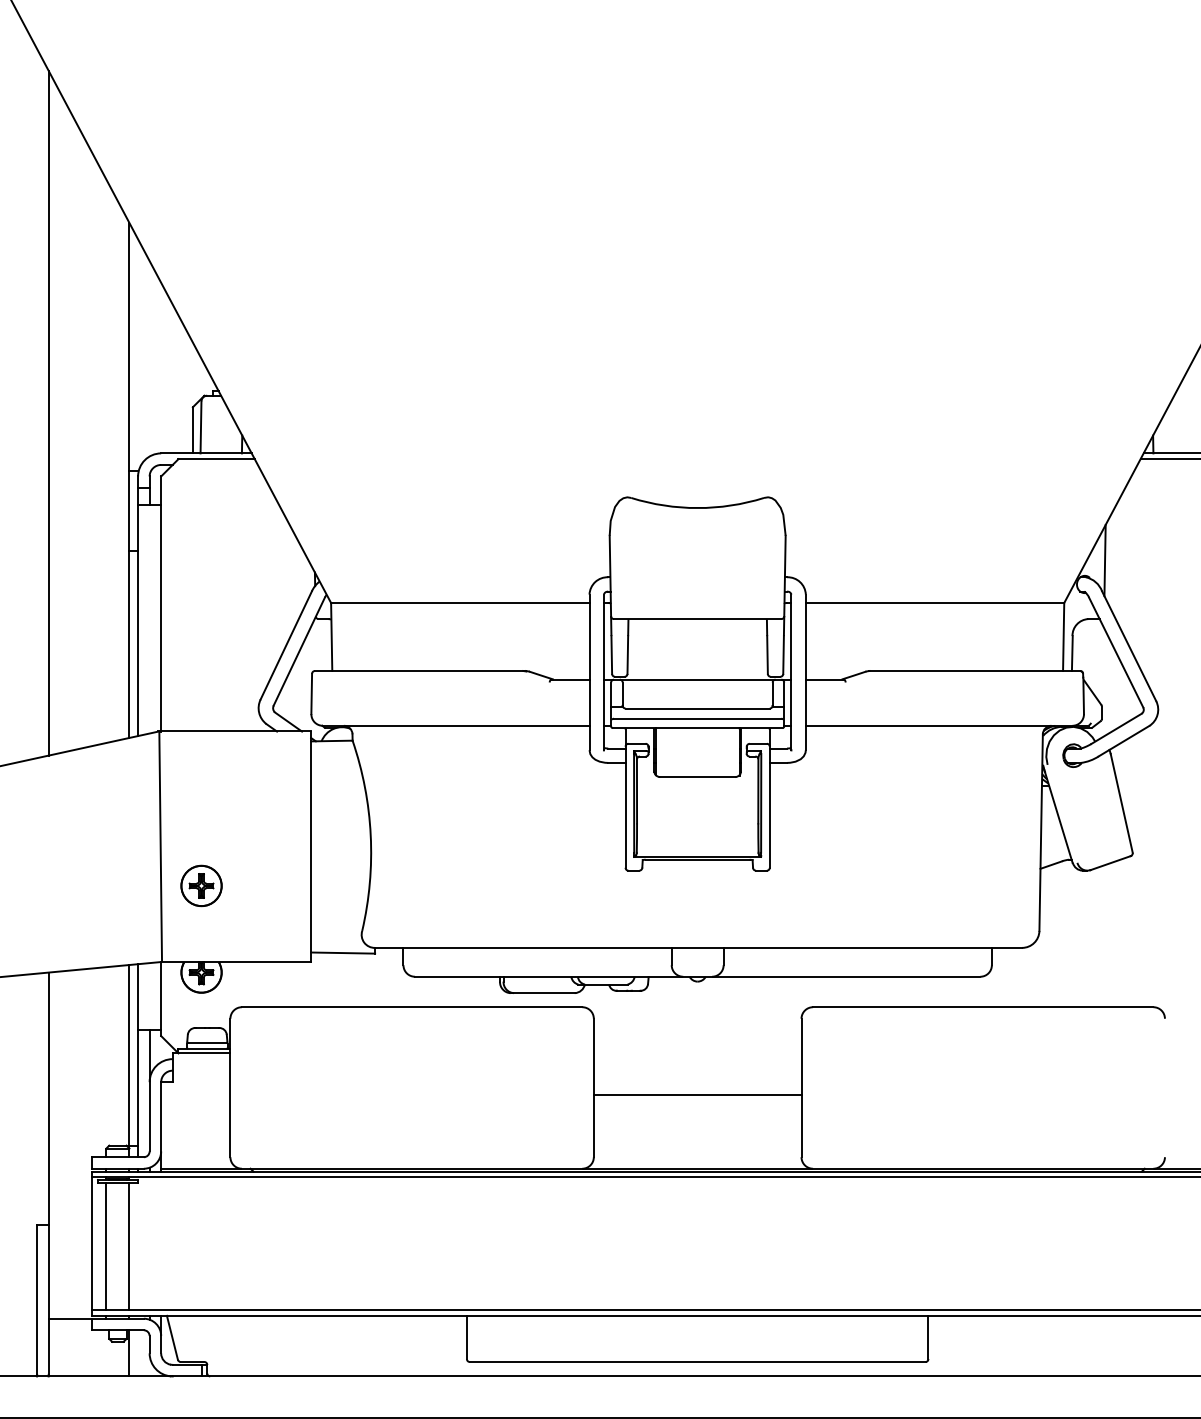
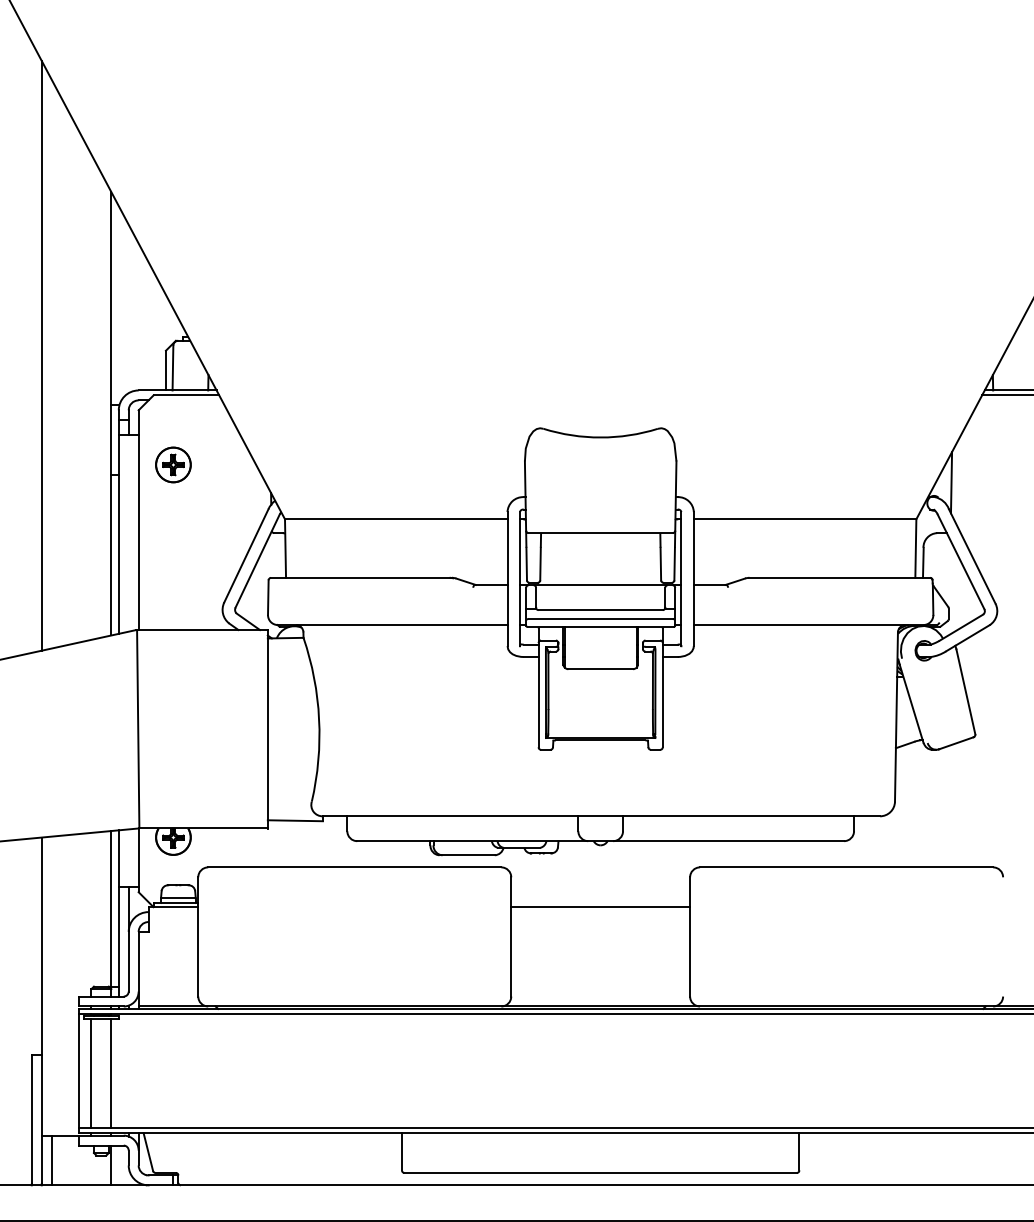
part: (201, 885) -> (173, 464), moved
line: (697, 1095) -> (600, 907), moved
line: (59, 1347) -> (51, 1160), added

